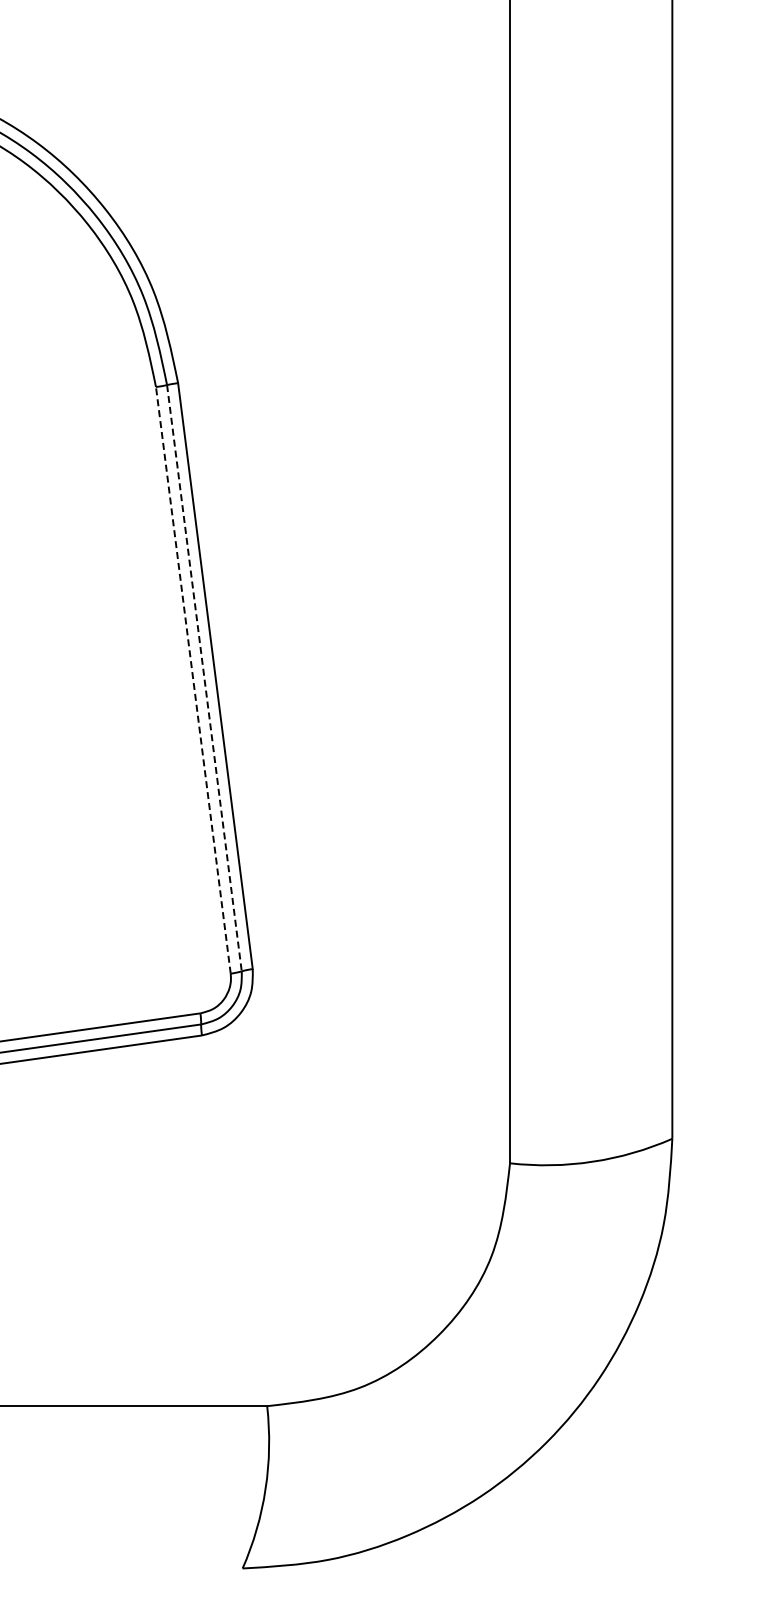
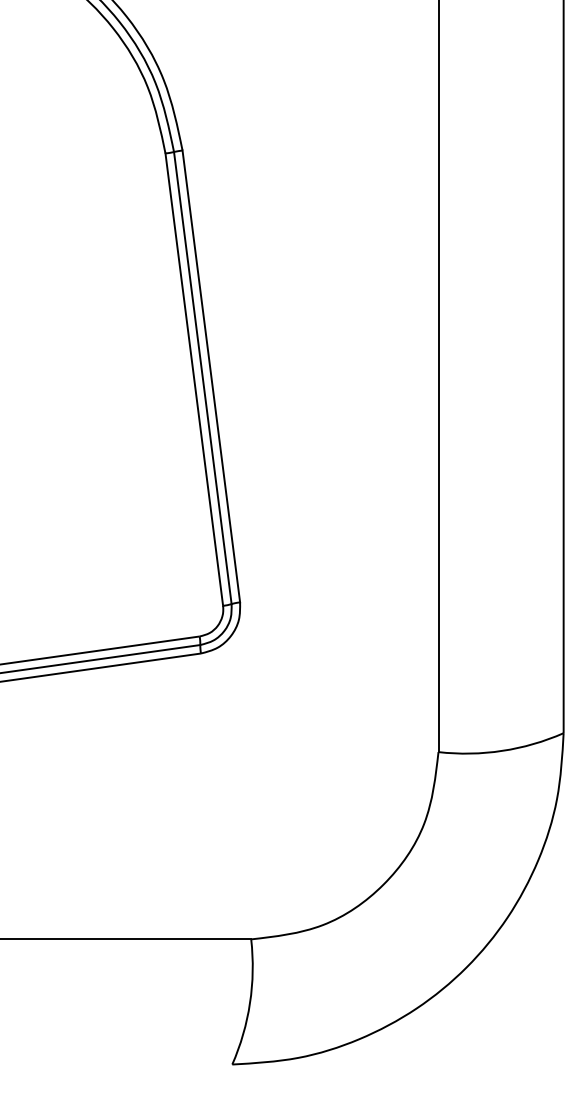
line: (204, 678) -> (202, 378), dashed -> solid
line: (193, 680) -> (194, 379), dashed -> solid

